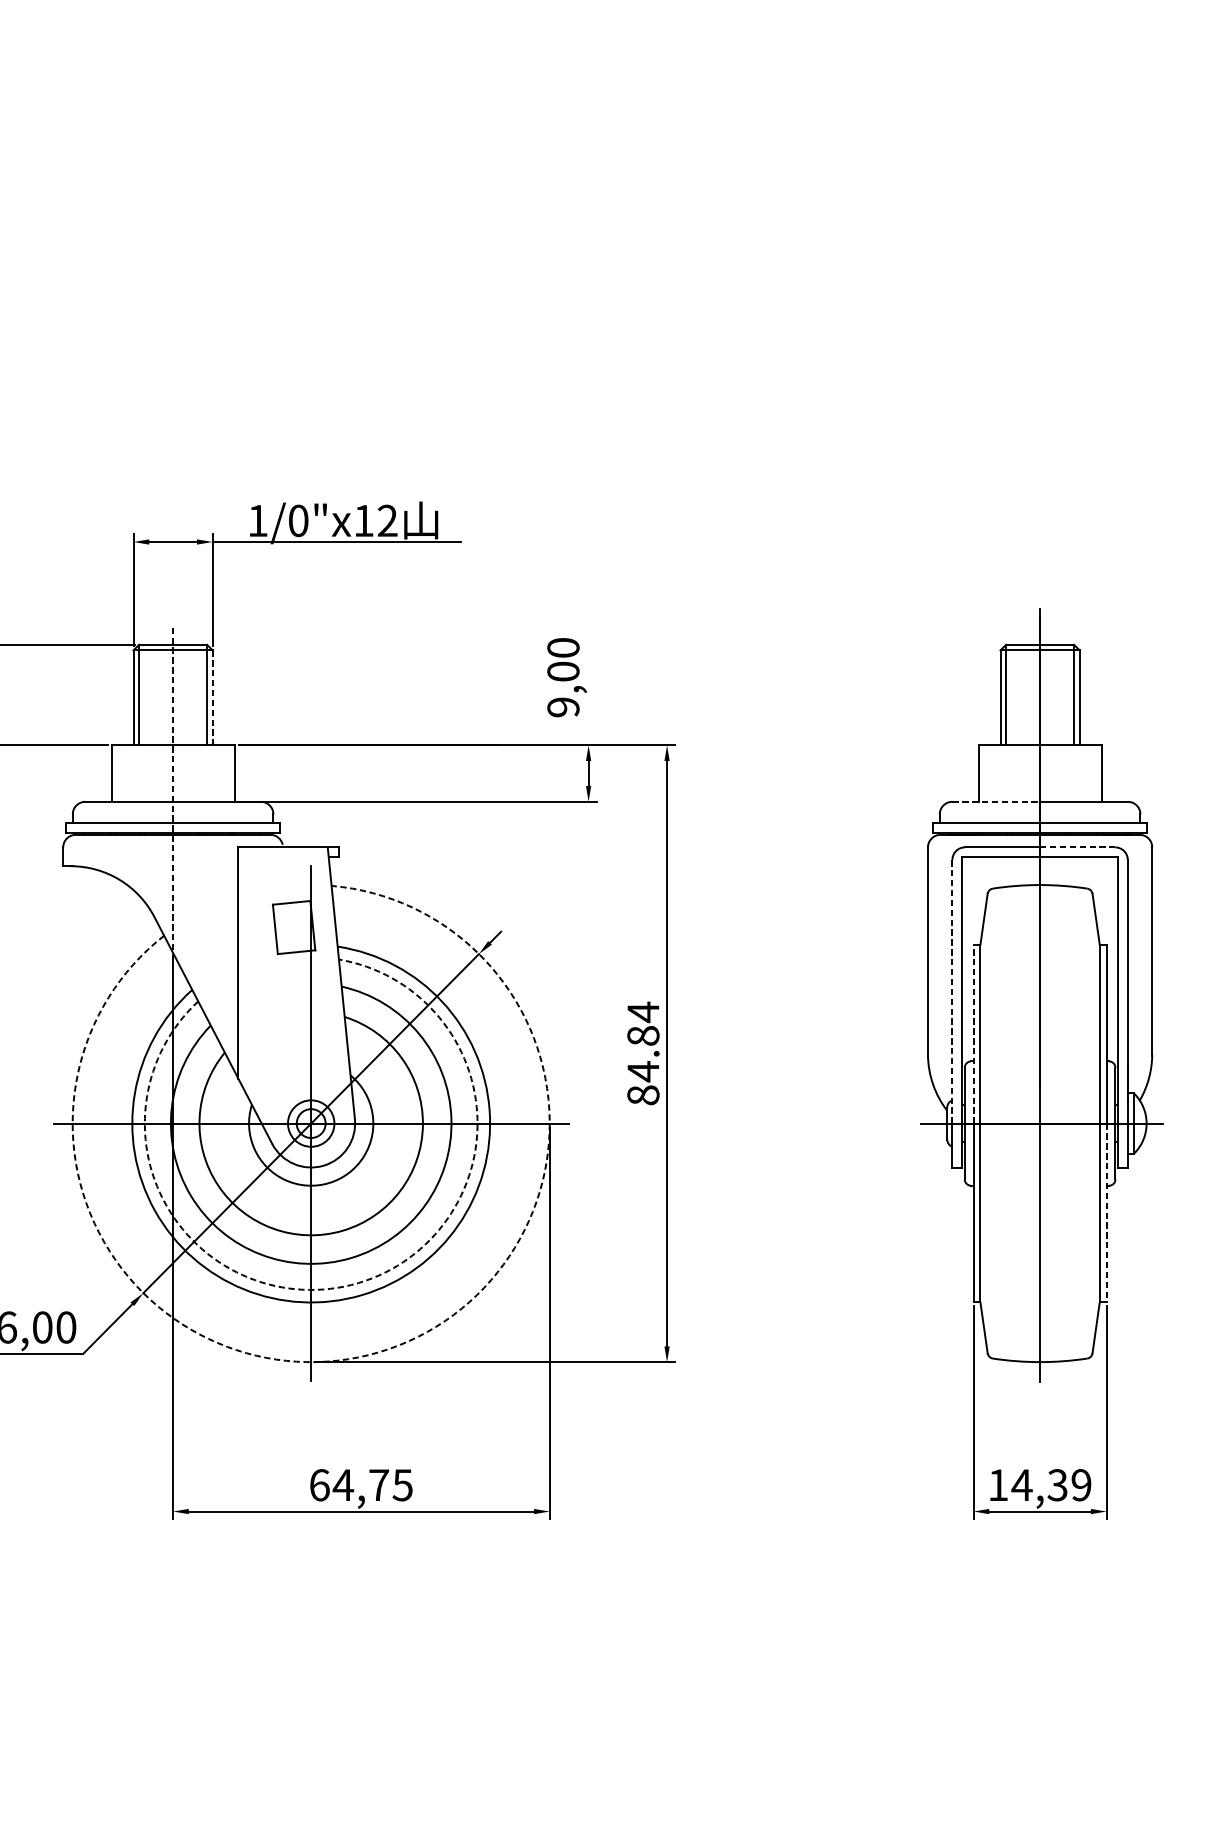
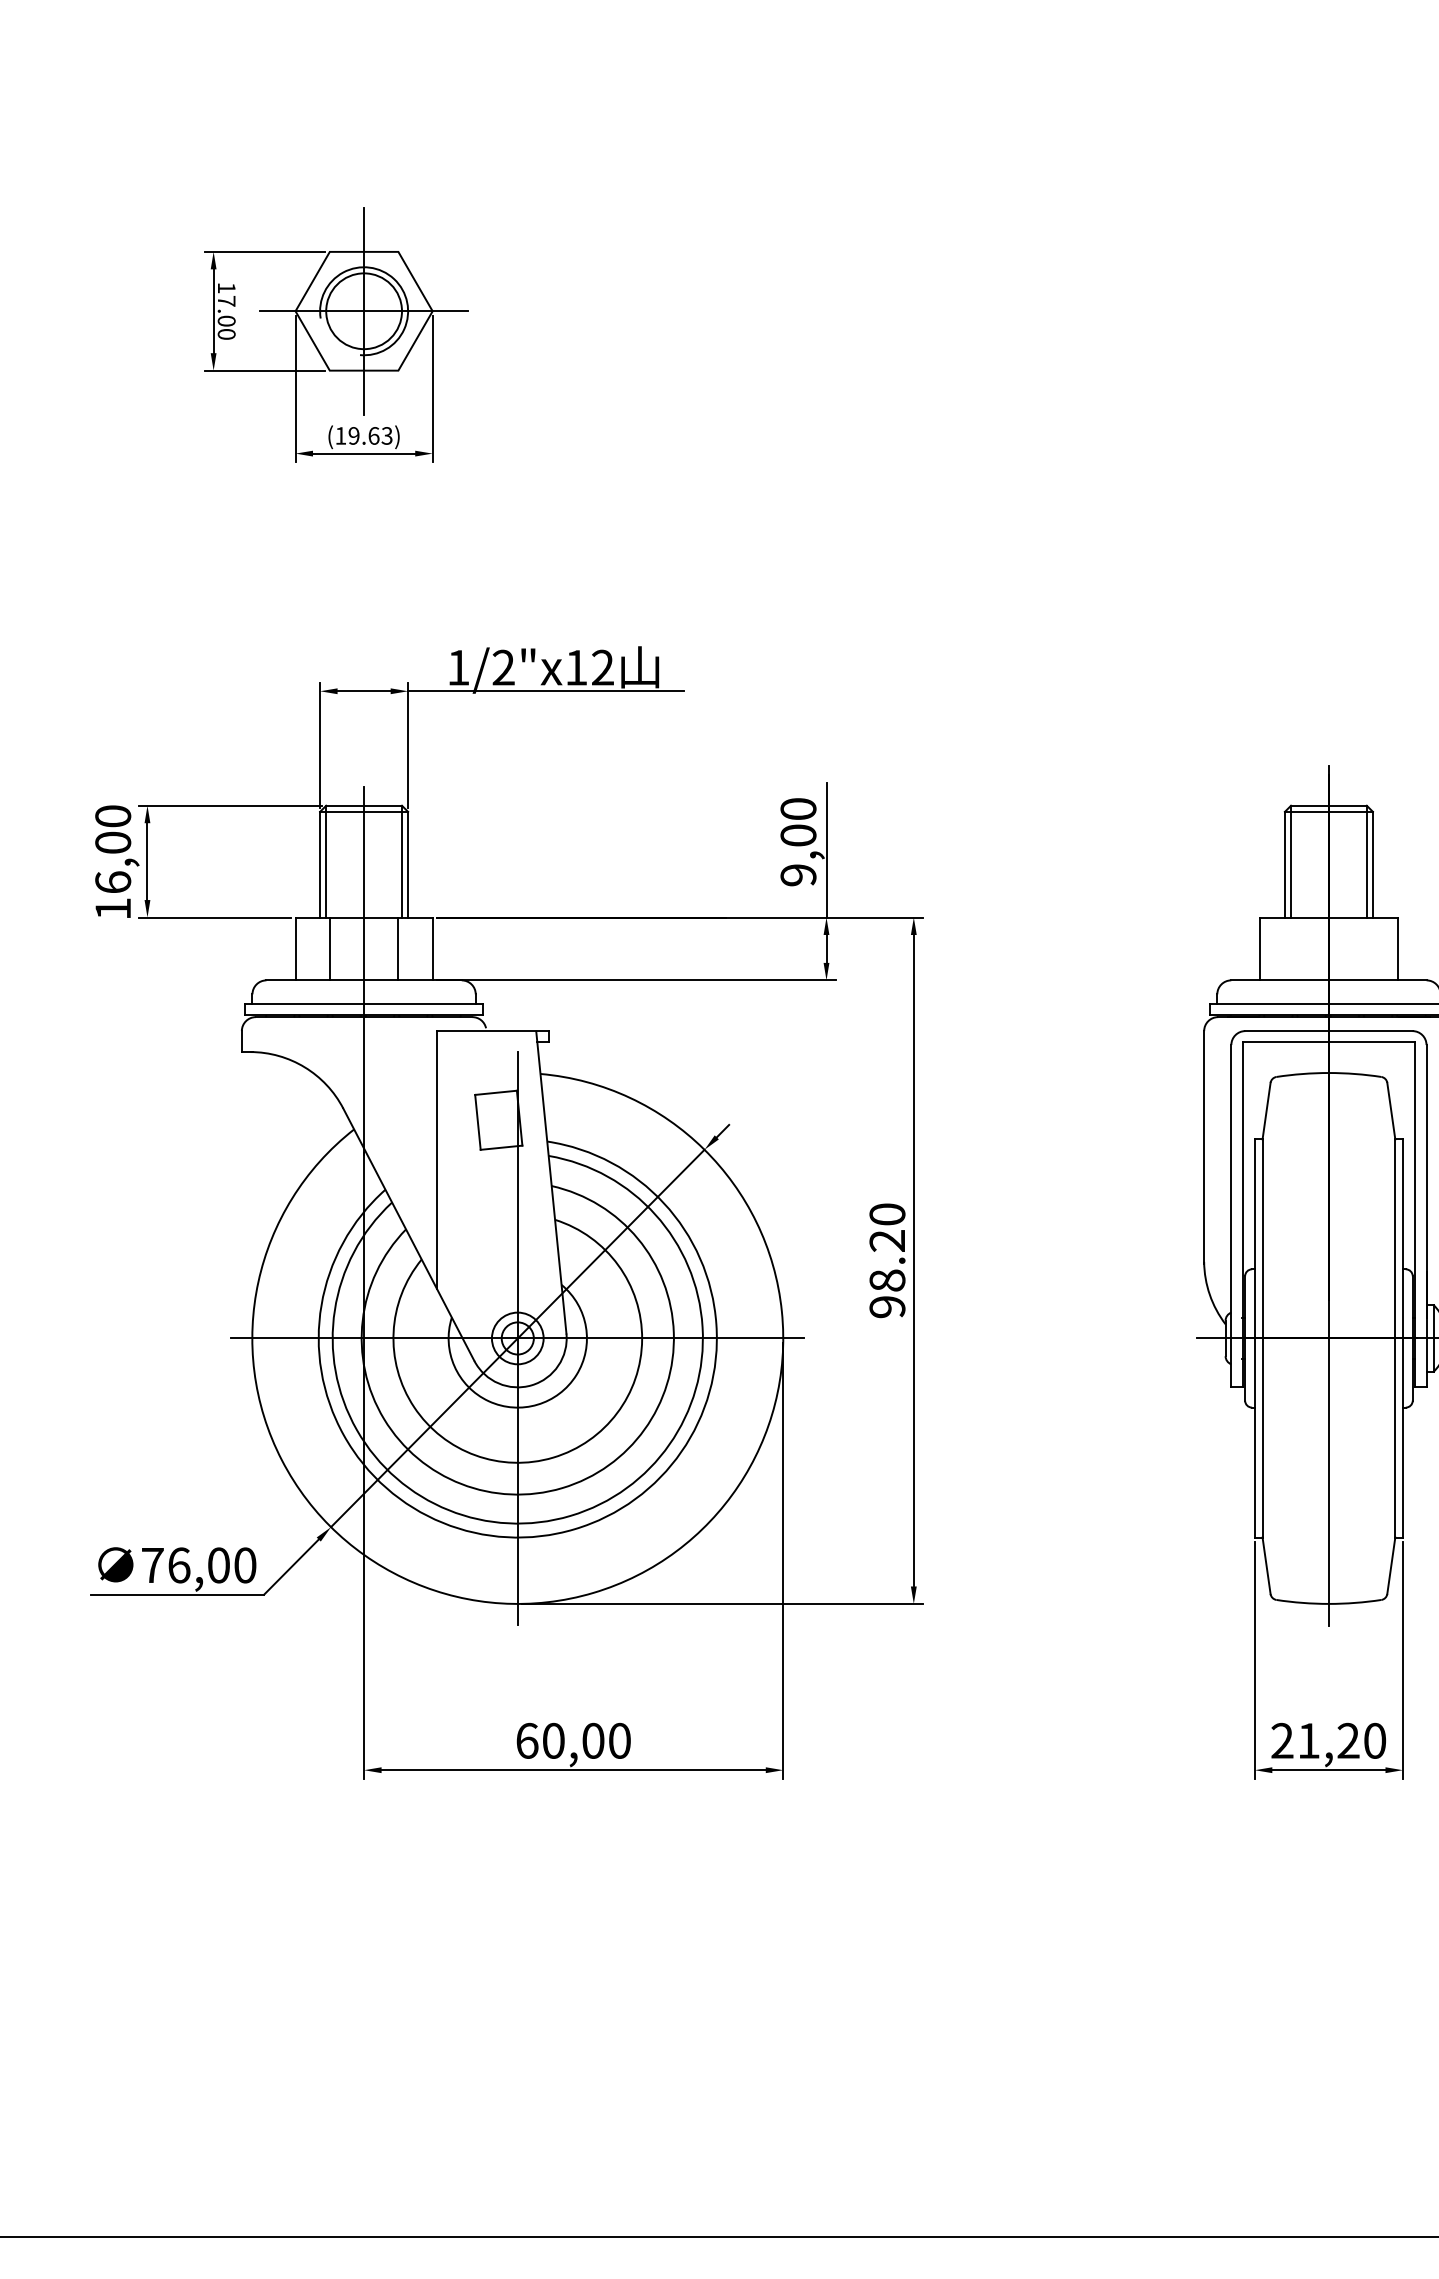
part: (148, 221) -> (336, 334), added
text: (298, 520) -> (503, 667), 1/0 -> 1/2
line: (588, 685) -> (826, 850), added
line: (212, 697) -> (408, 864), dashed -> solid
line: (142, 773) -> (329, 948), added
line: (204, 773) -> (398, 948), added
line: (173, 793) -> (364, 971), dashed -> solid
line: (996, 801) -> (1280, 980), dashed -> solid
line: (1077, 847) -> (1370, 1031), dashed -> solid
line: (952, 991) -> (1231, 1191), dashed -> solid
line: (973, 1033) -> (1254, 1238), dashed -> solid
text: (643, 1053) -> (887, 1260), 84.84 -> 98.20
line: (1106, 1213) -> (1402, 1438), dashed -> solid
arc: (358, 1282) -> (570, 1515), dashed -> solid
arc: (379, 1351) -> (593, 1592), dashed -> solid
text: (372, 1484) -> (585, 1740), 64,75 -> 60,00
text: (1039, 1484) -> (1328, 1740), 14,39 -> 21,20

